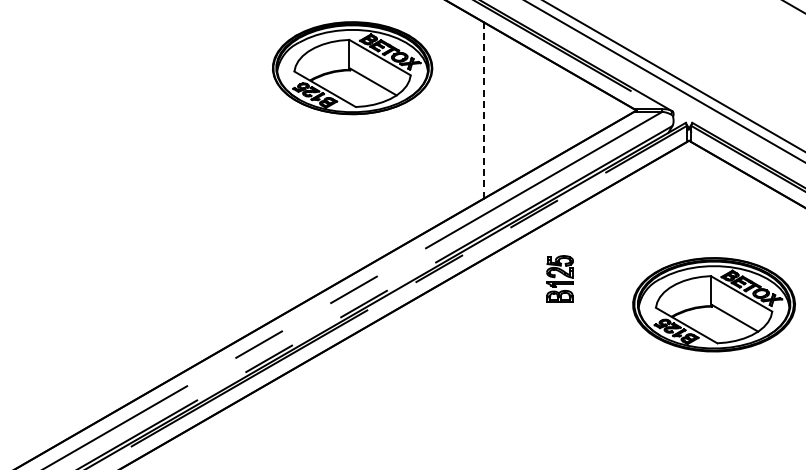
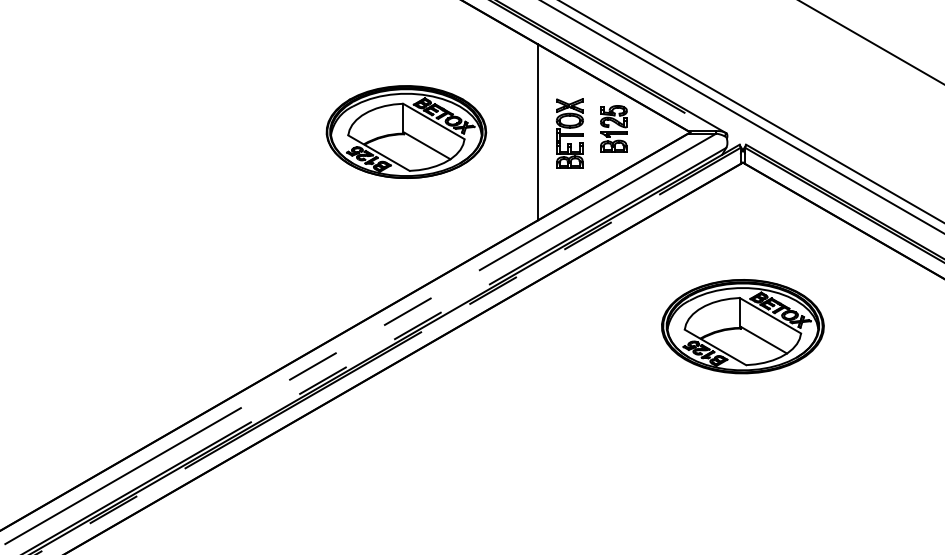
part: (352, 67) -> (406, 131), moved
line: (483, 109) -> (537, 131), dashed -> solid
part: (515, 111) -> (569, 133), added
part: (559, 278) -> (613, 128), moved
part: (713, 304) -> (742, 326), moved

